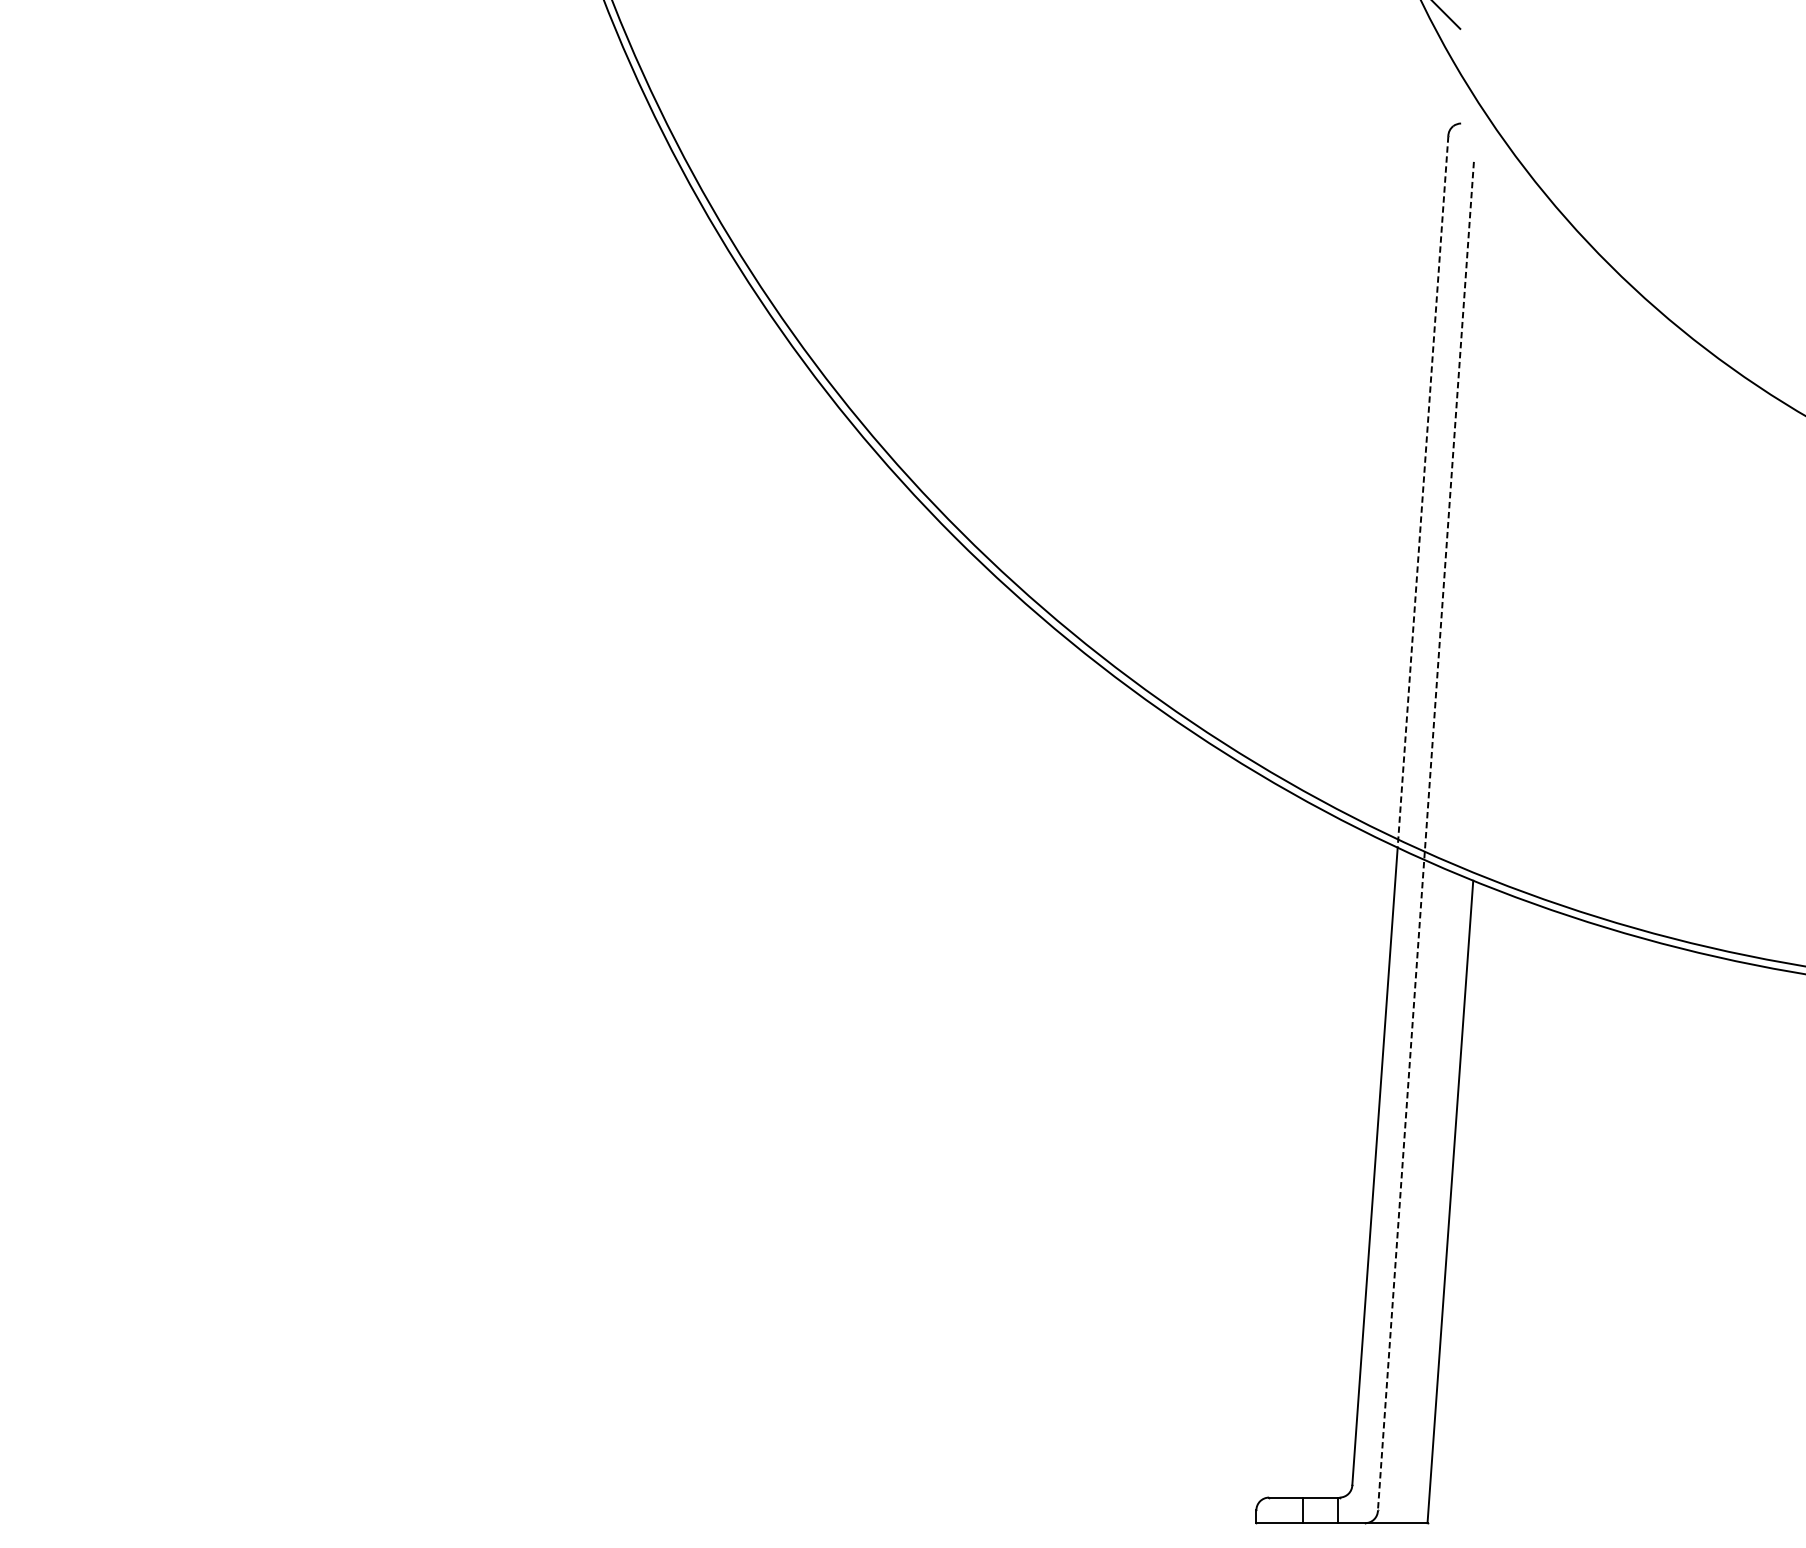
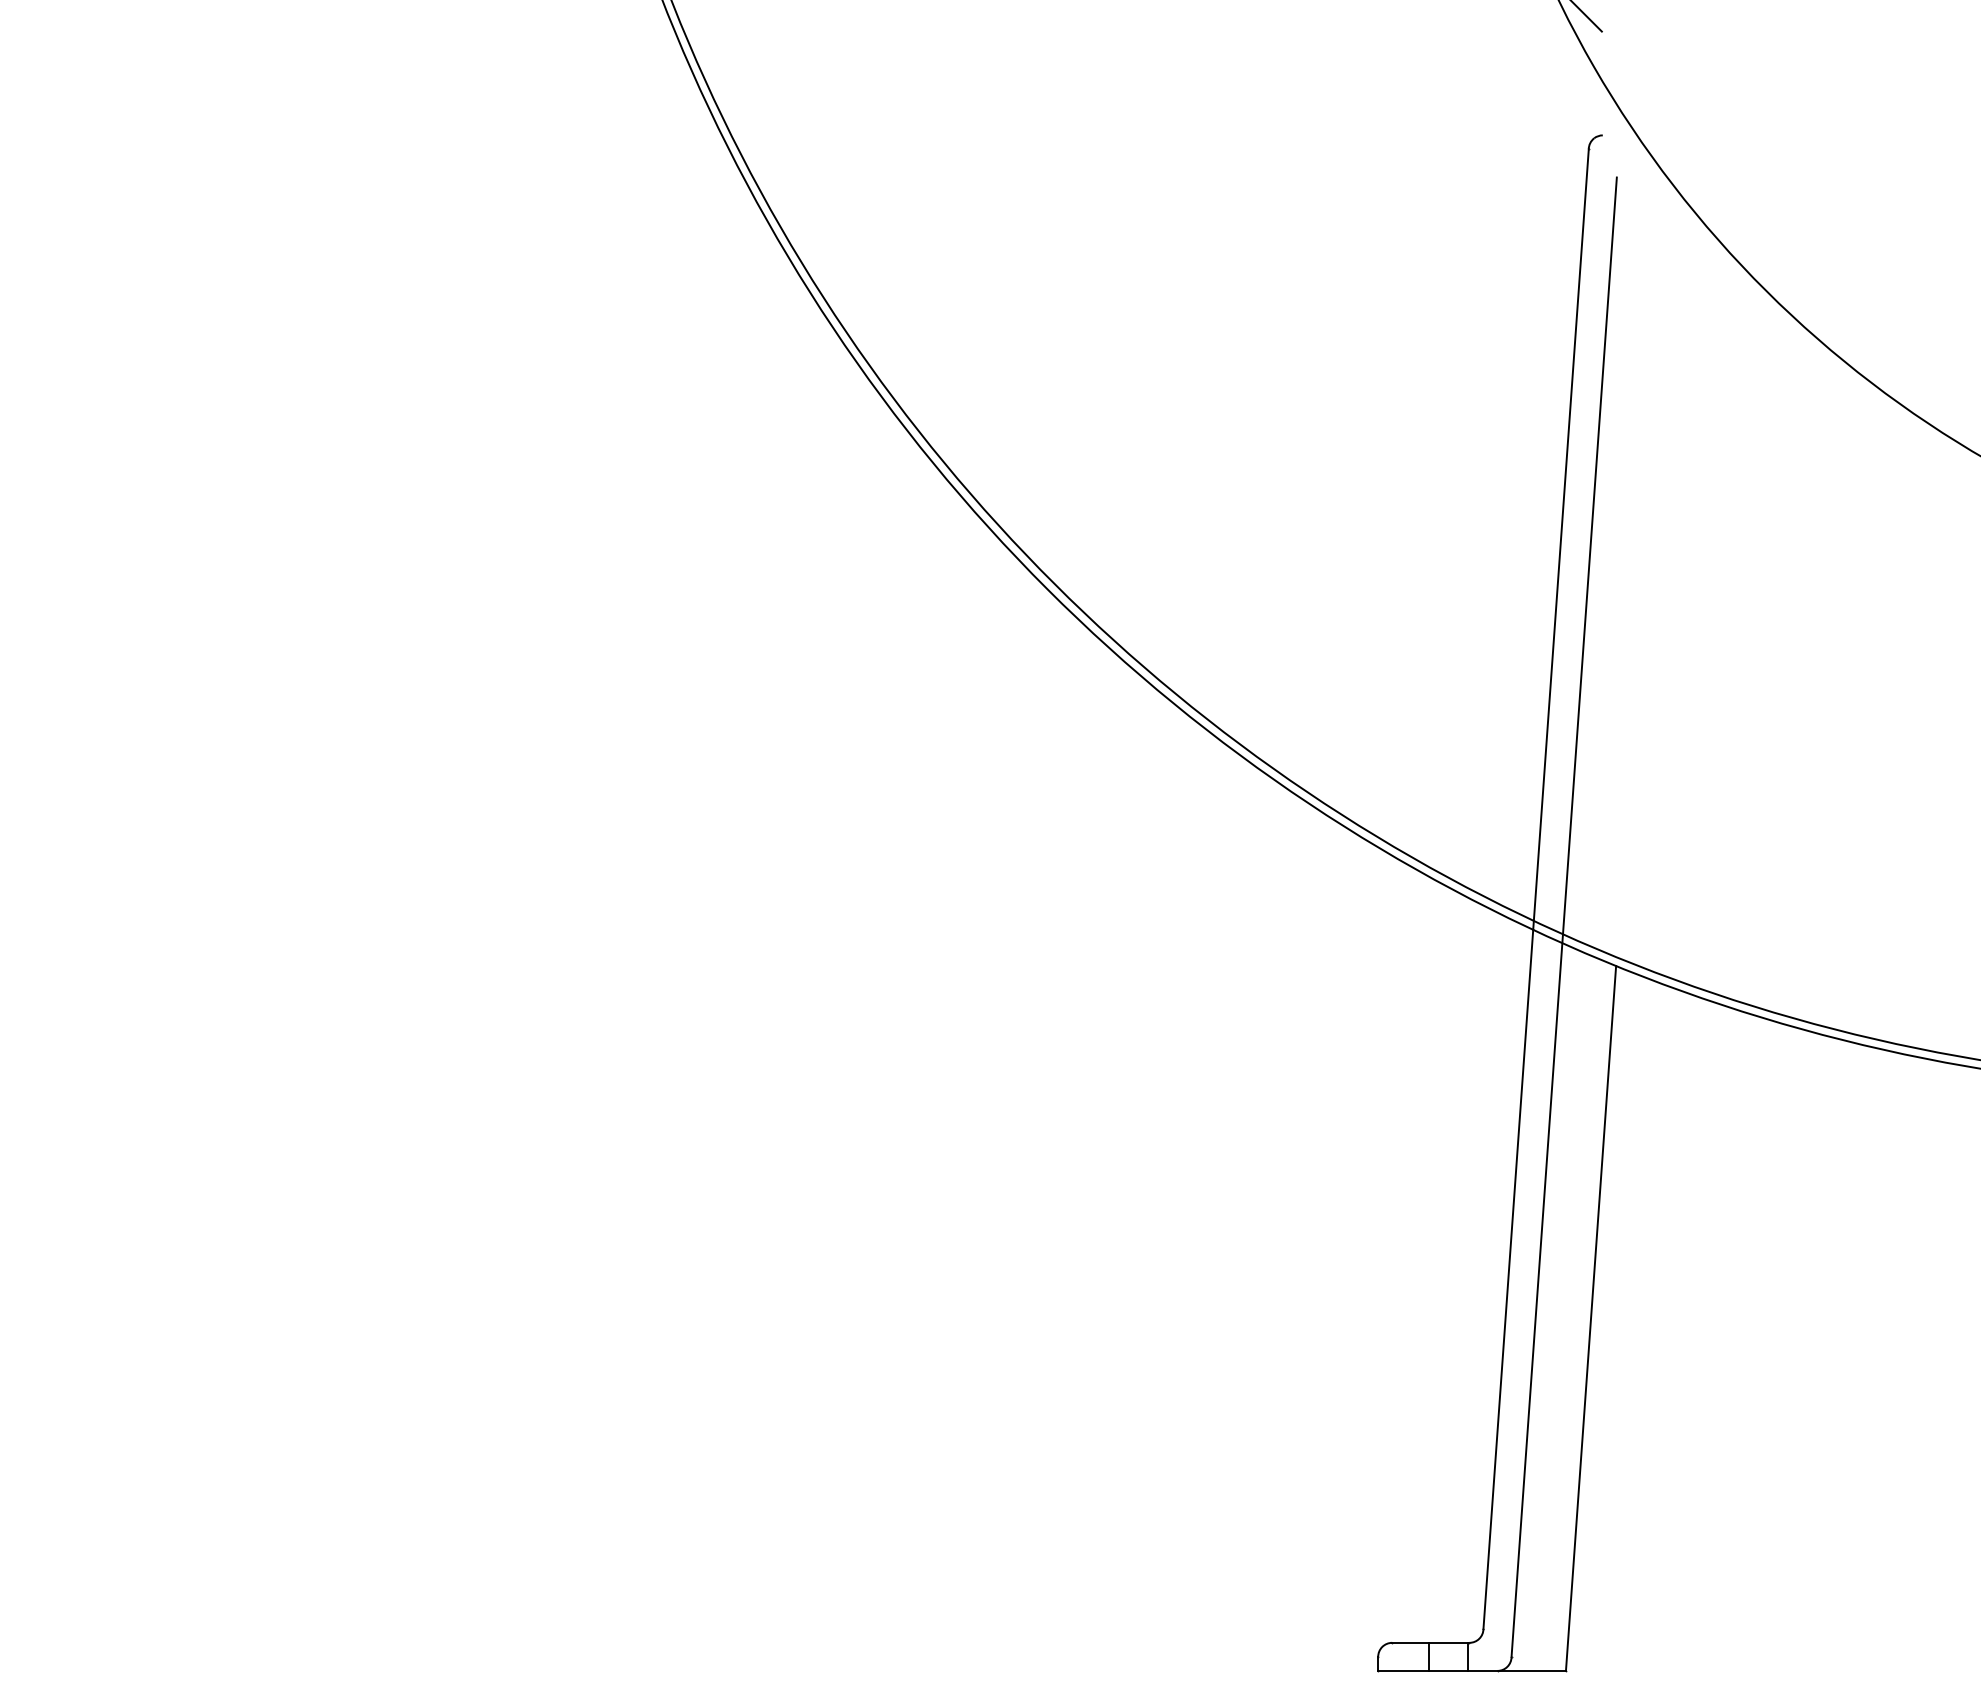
line: (1422, 492) -> (1560, 540), dashed -> solid
line: (1426, 836) -> (1564, 917), dashed -> solid

